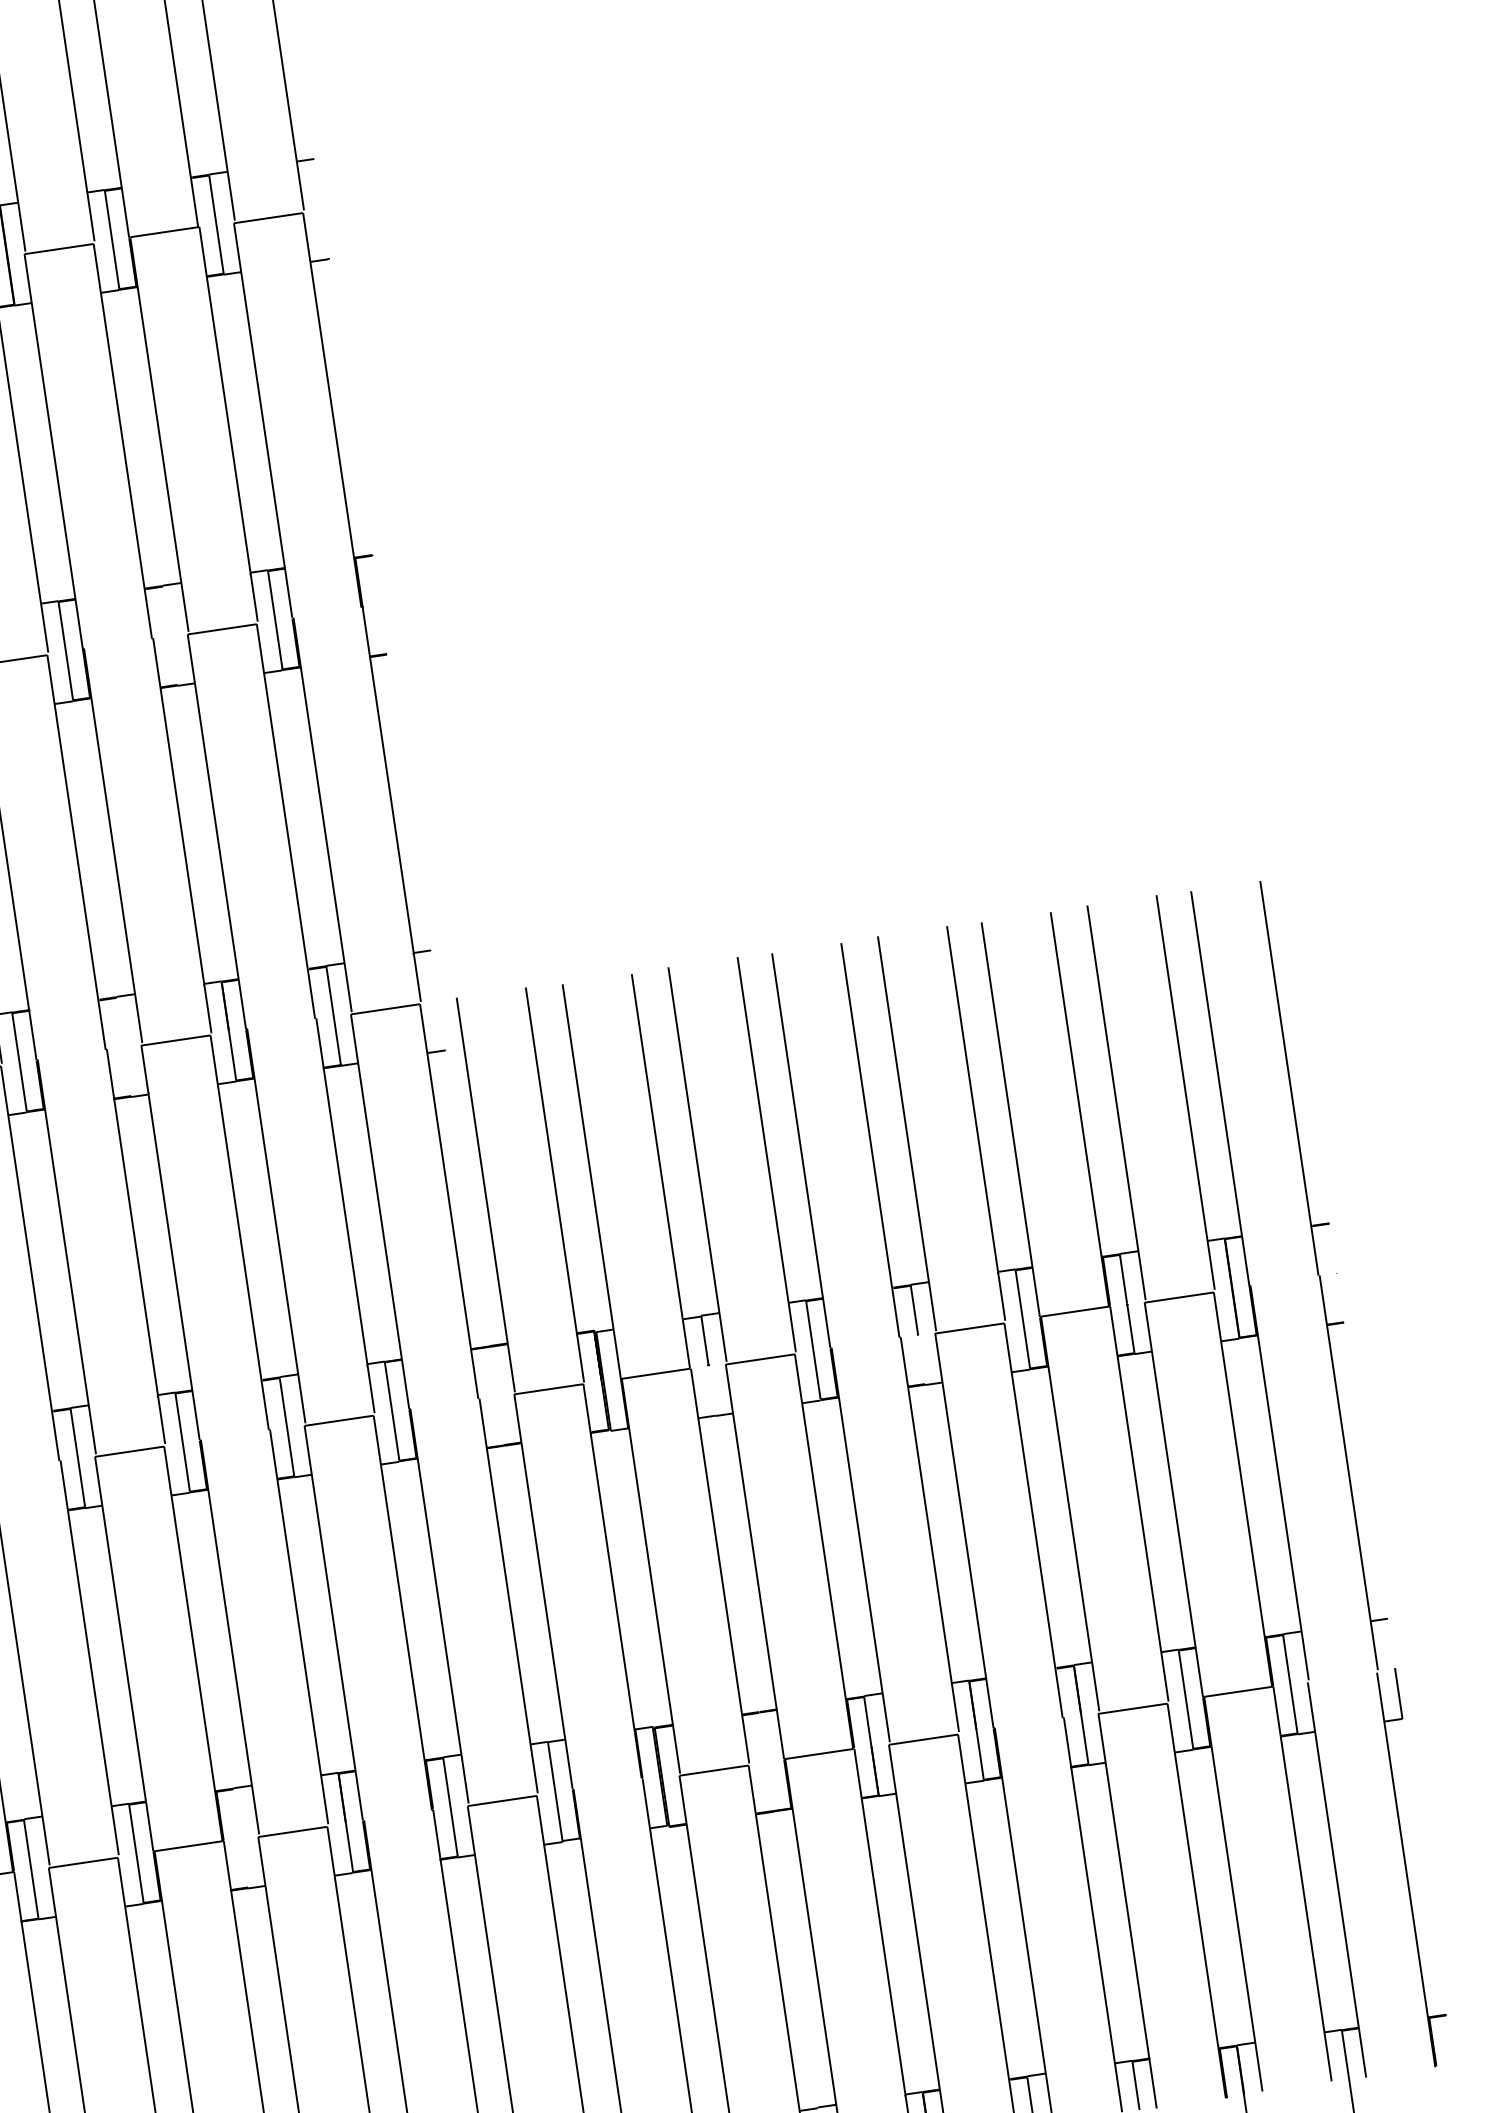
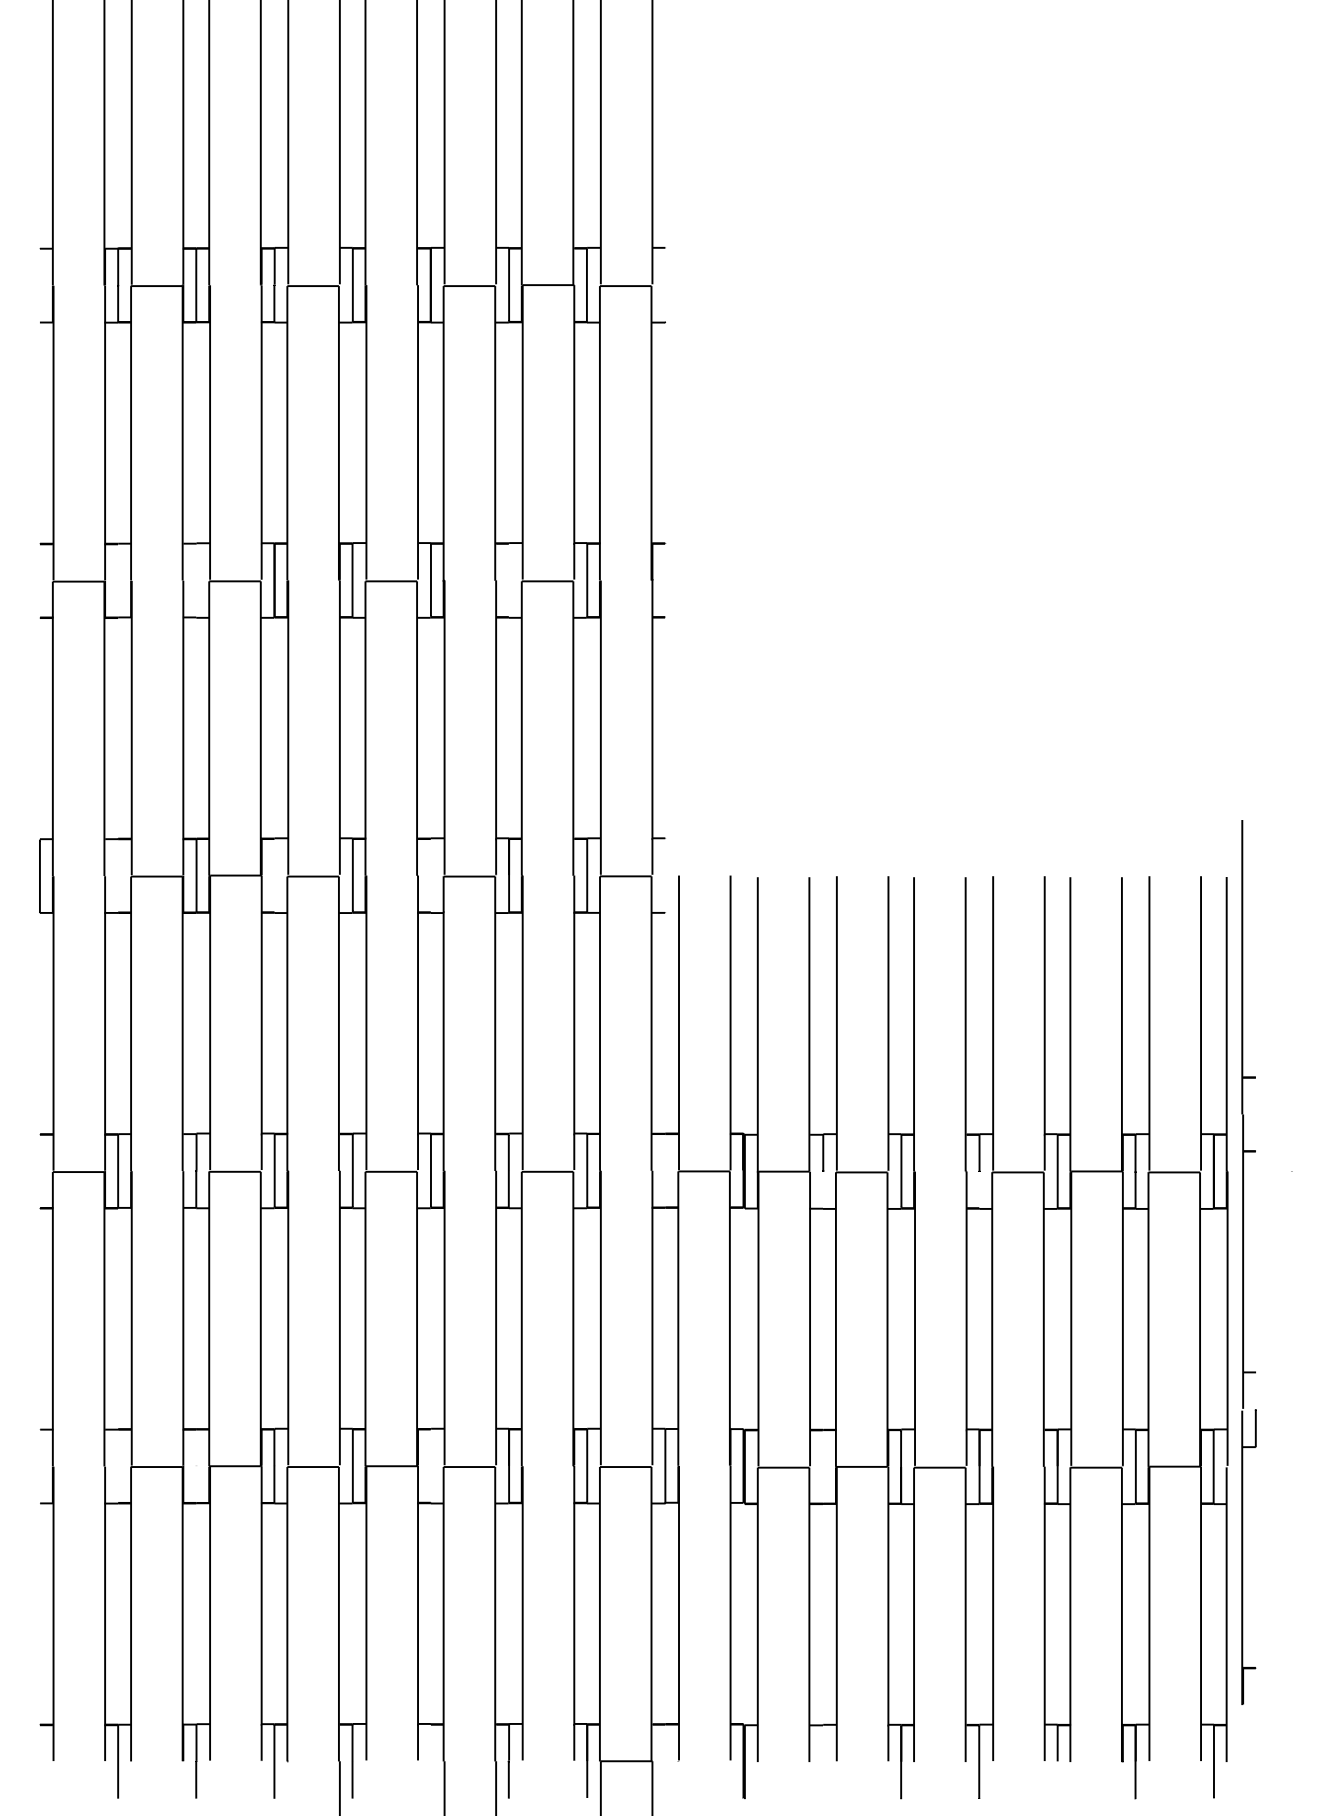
part: (1356, 1472) -> (1248, 1262), moved

